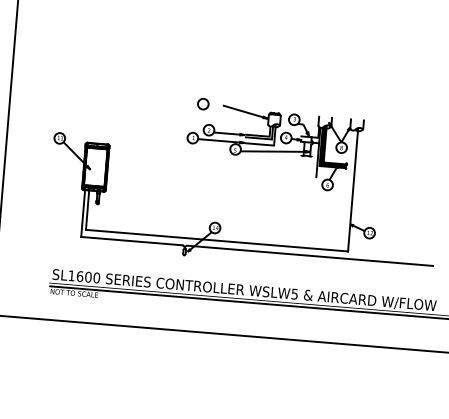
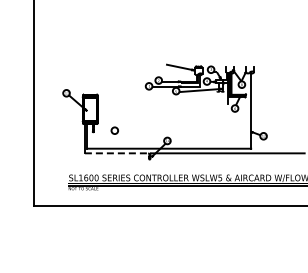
circle: (202, 103) -> (114, 130), moved
line: (131, 241) -> (116, 153), solid -> dashed

